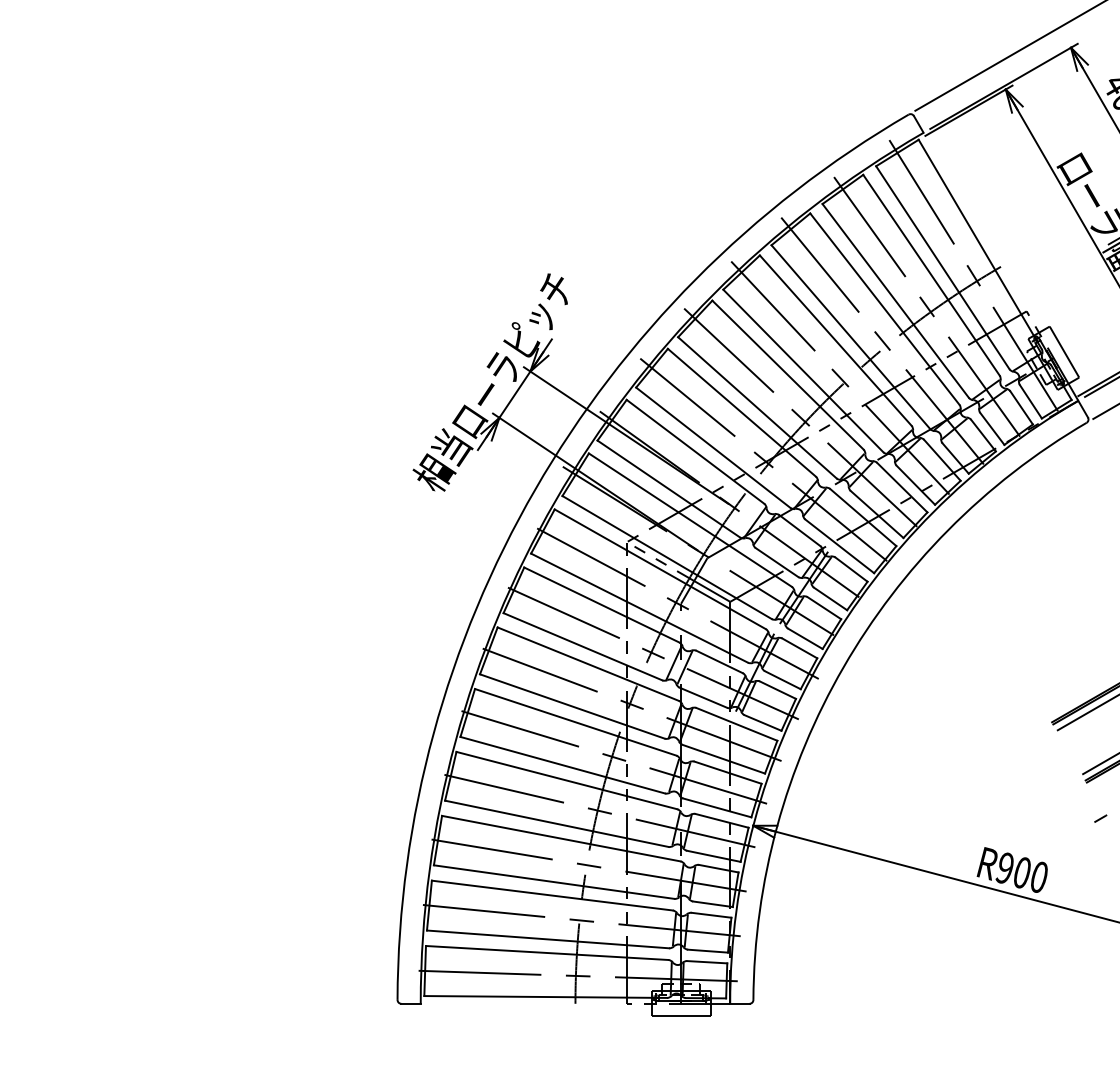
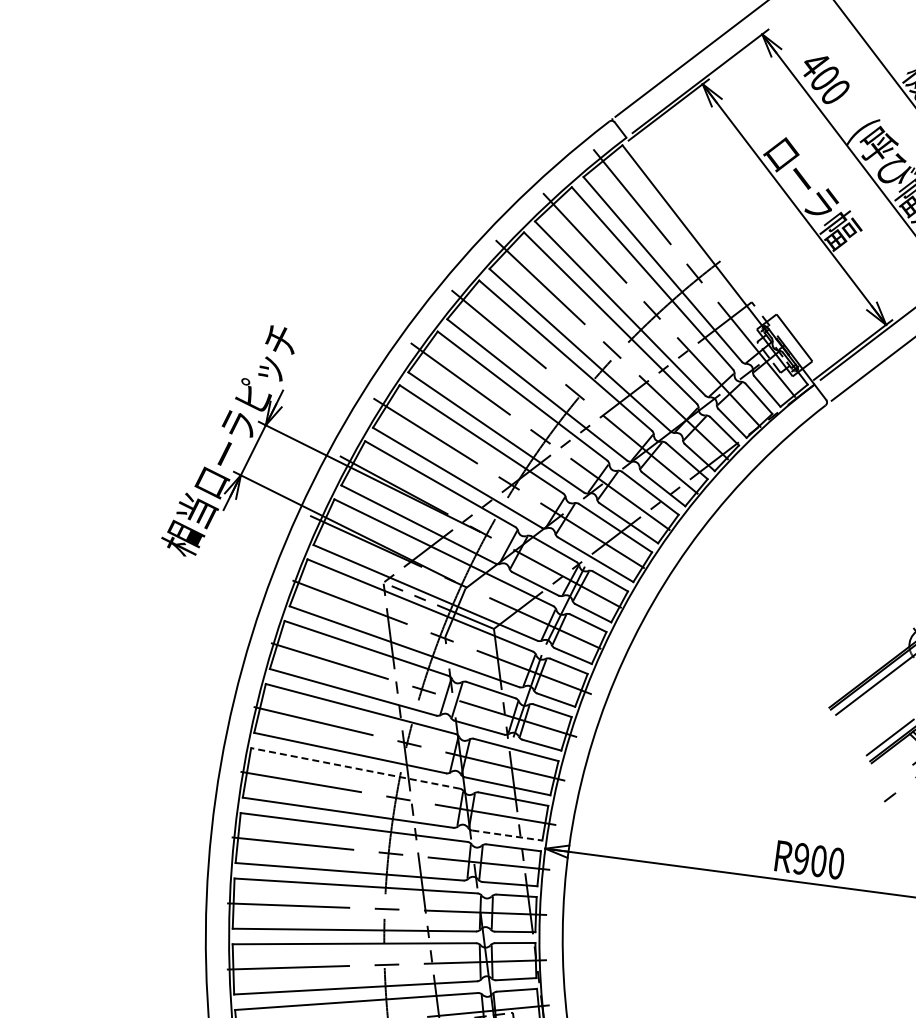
line: (575, 722) -> (355, 768), solid -> dashed
line: (717, 808) -> (507, 836), solid -> dashed

